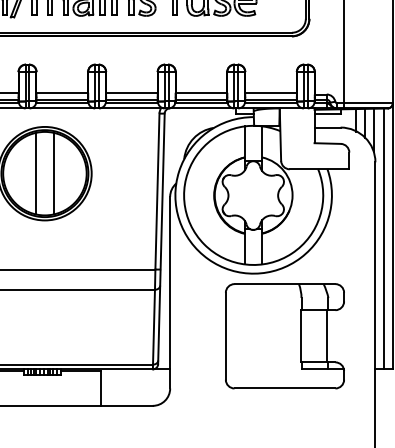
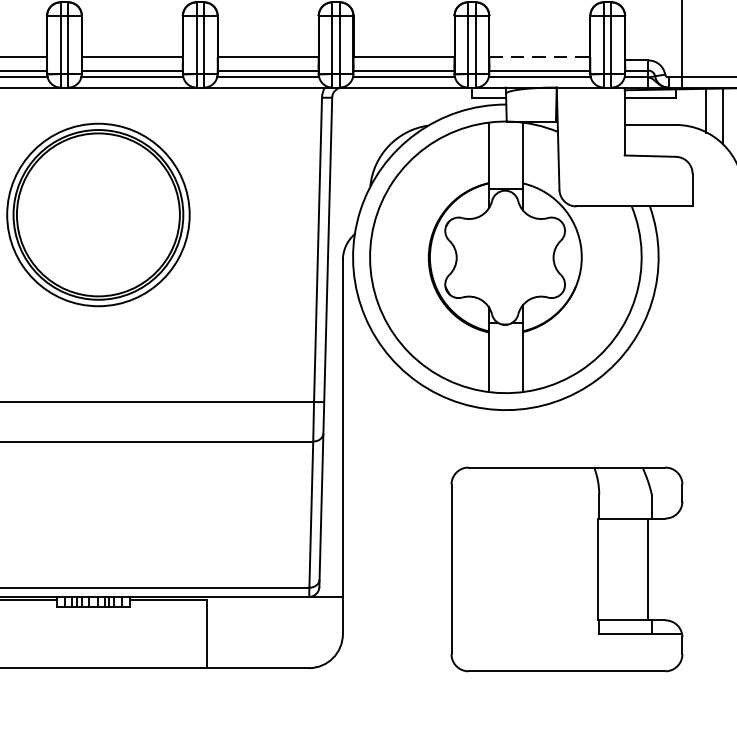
line: (271, 92) -> (540, 56), solid -> dashed
line: (36, 173) -> (81, 214), removed
line: (53, 173) -> (115, 214), removed
part: (284, 336) -> (566, 569), moved

